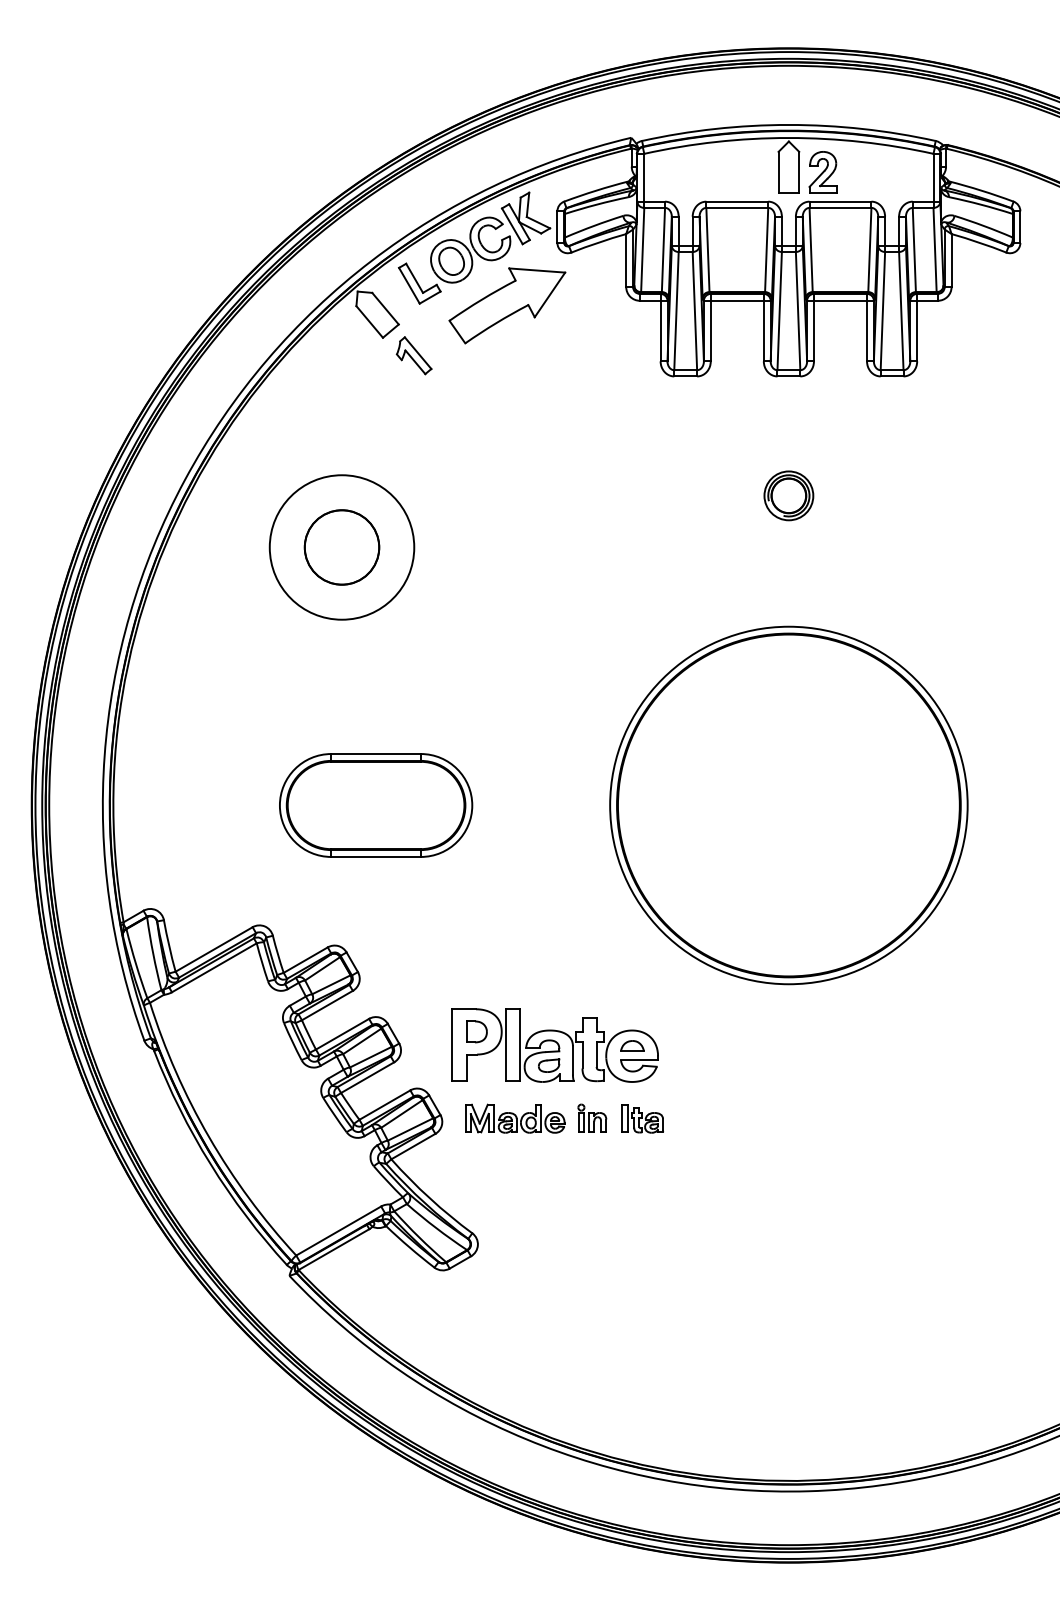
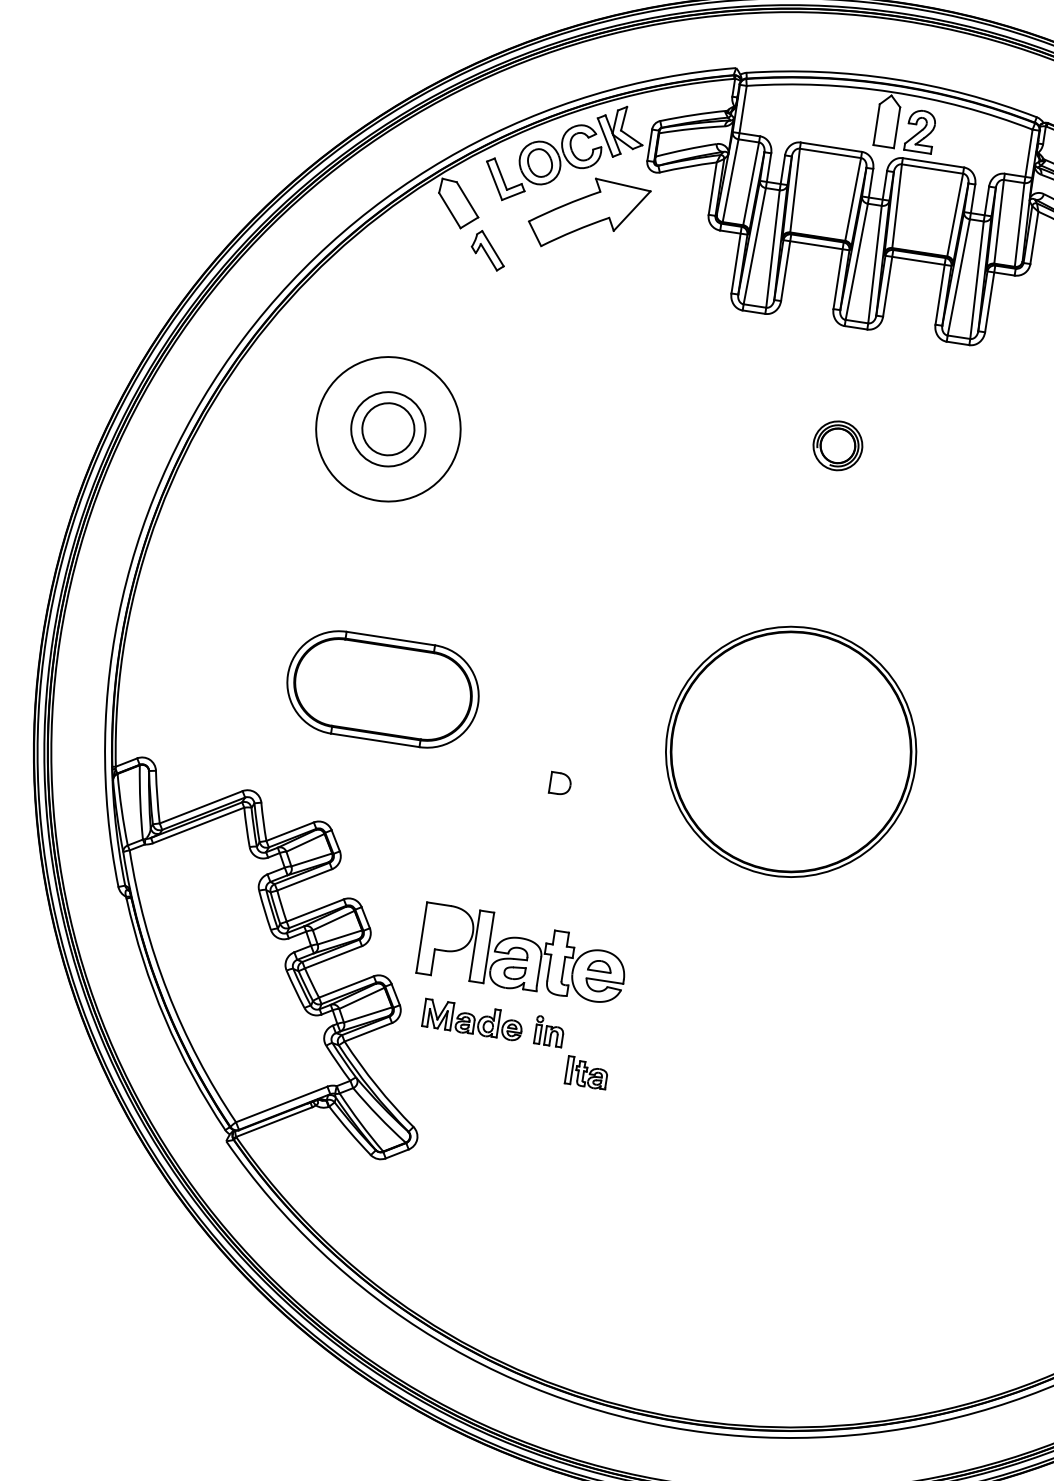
circle: (341, 547) -> (387, 429), size x0.7
part: (788, 805) -> (790, 751), size x0.7
part: (476, 1031) -> (560, 783), moved
part: (642, 1118) -> (586, 1072), moved

